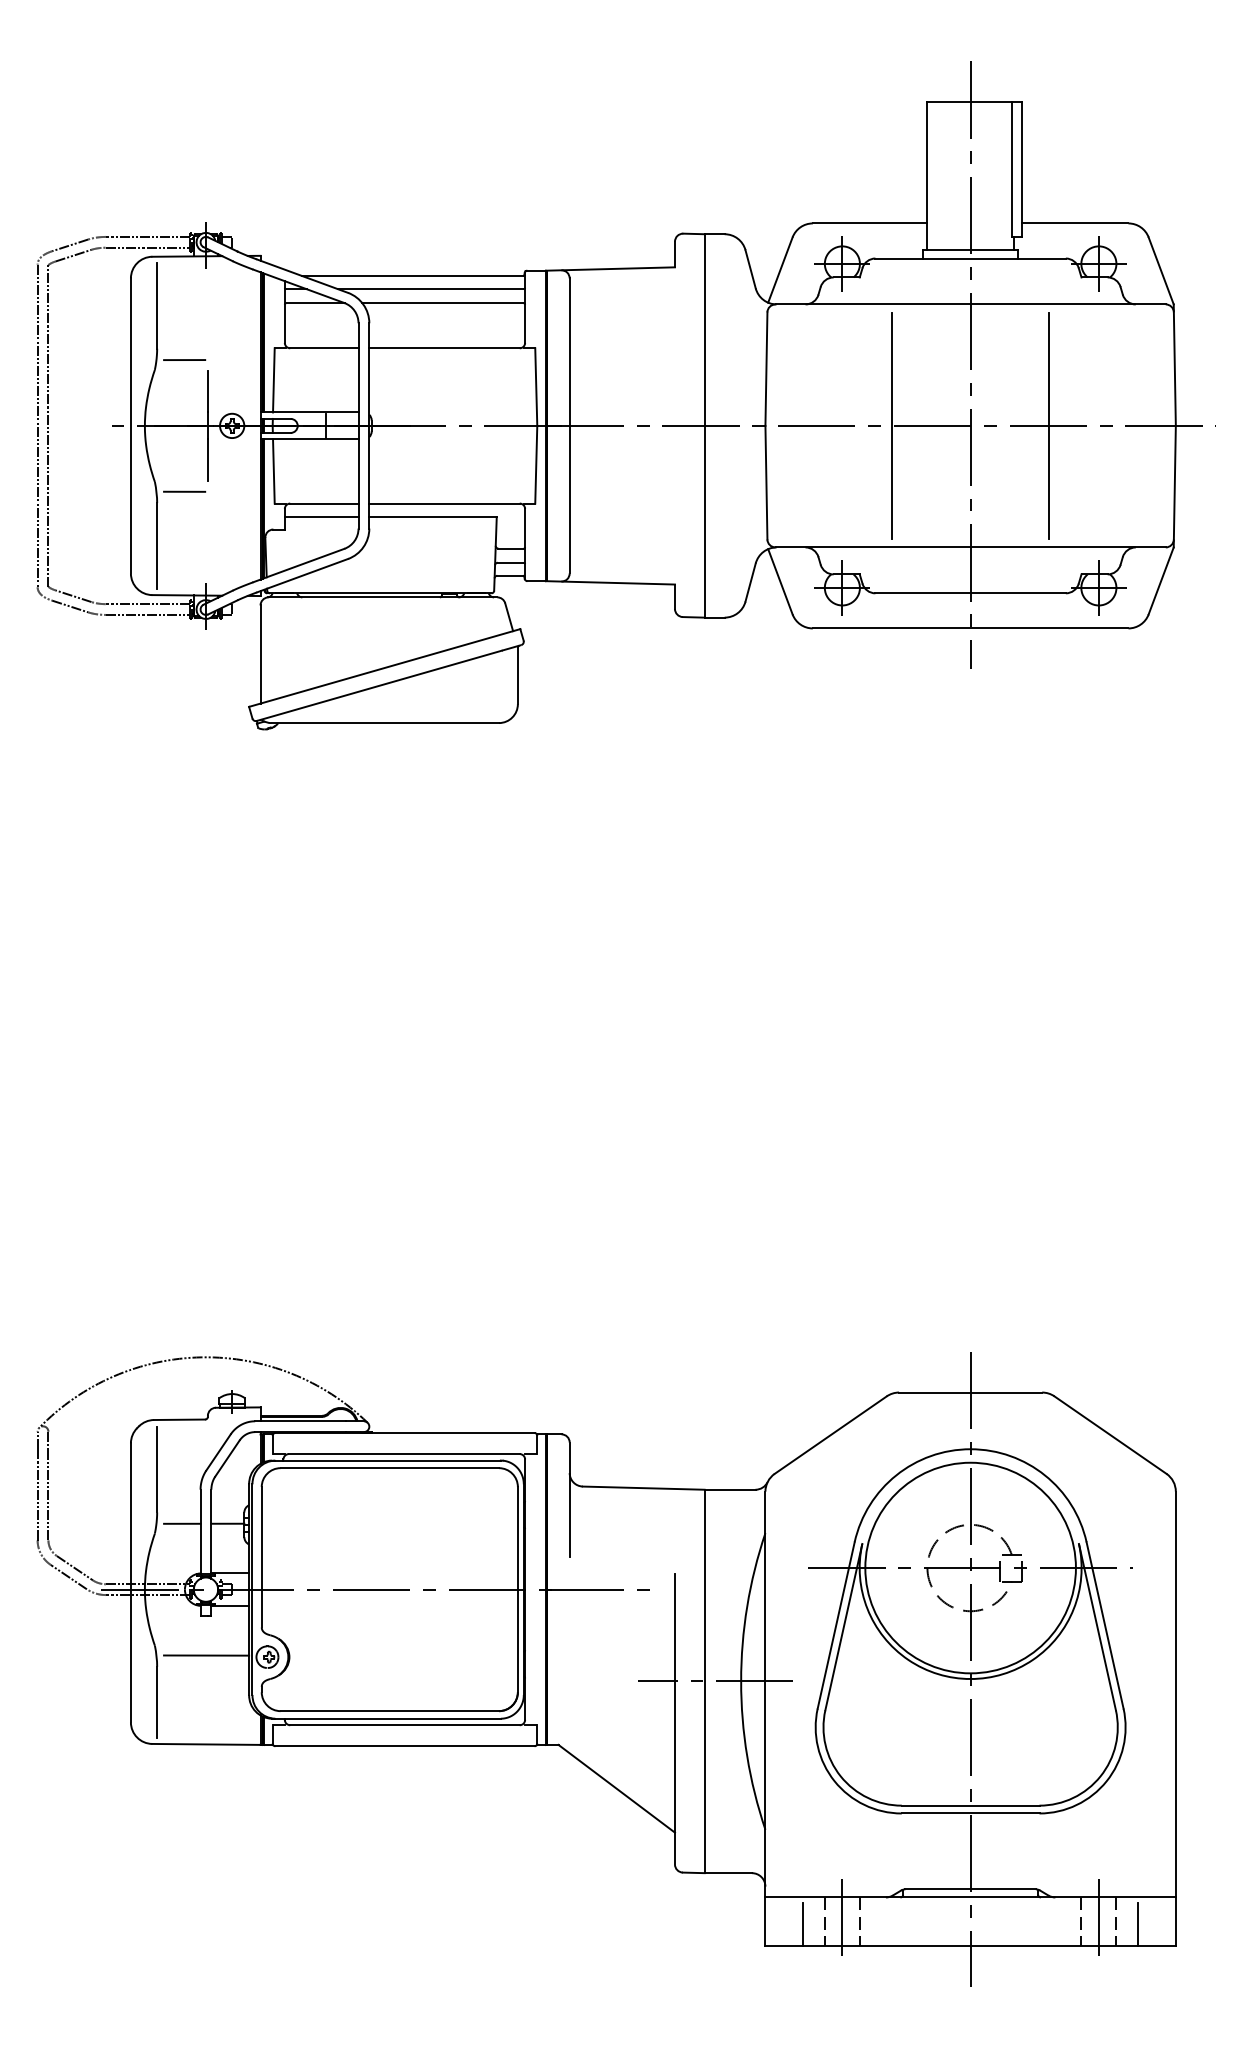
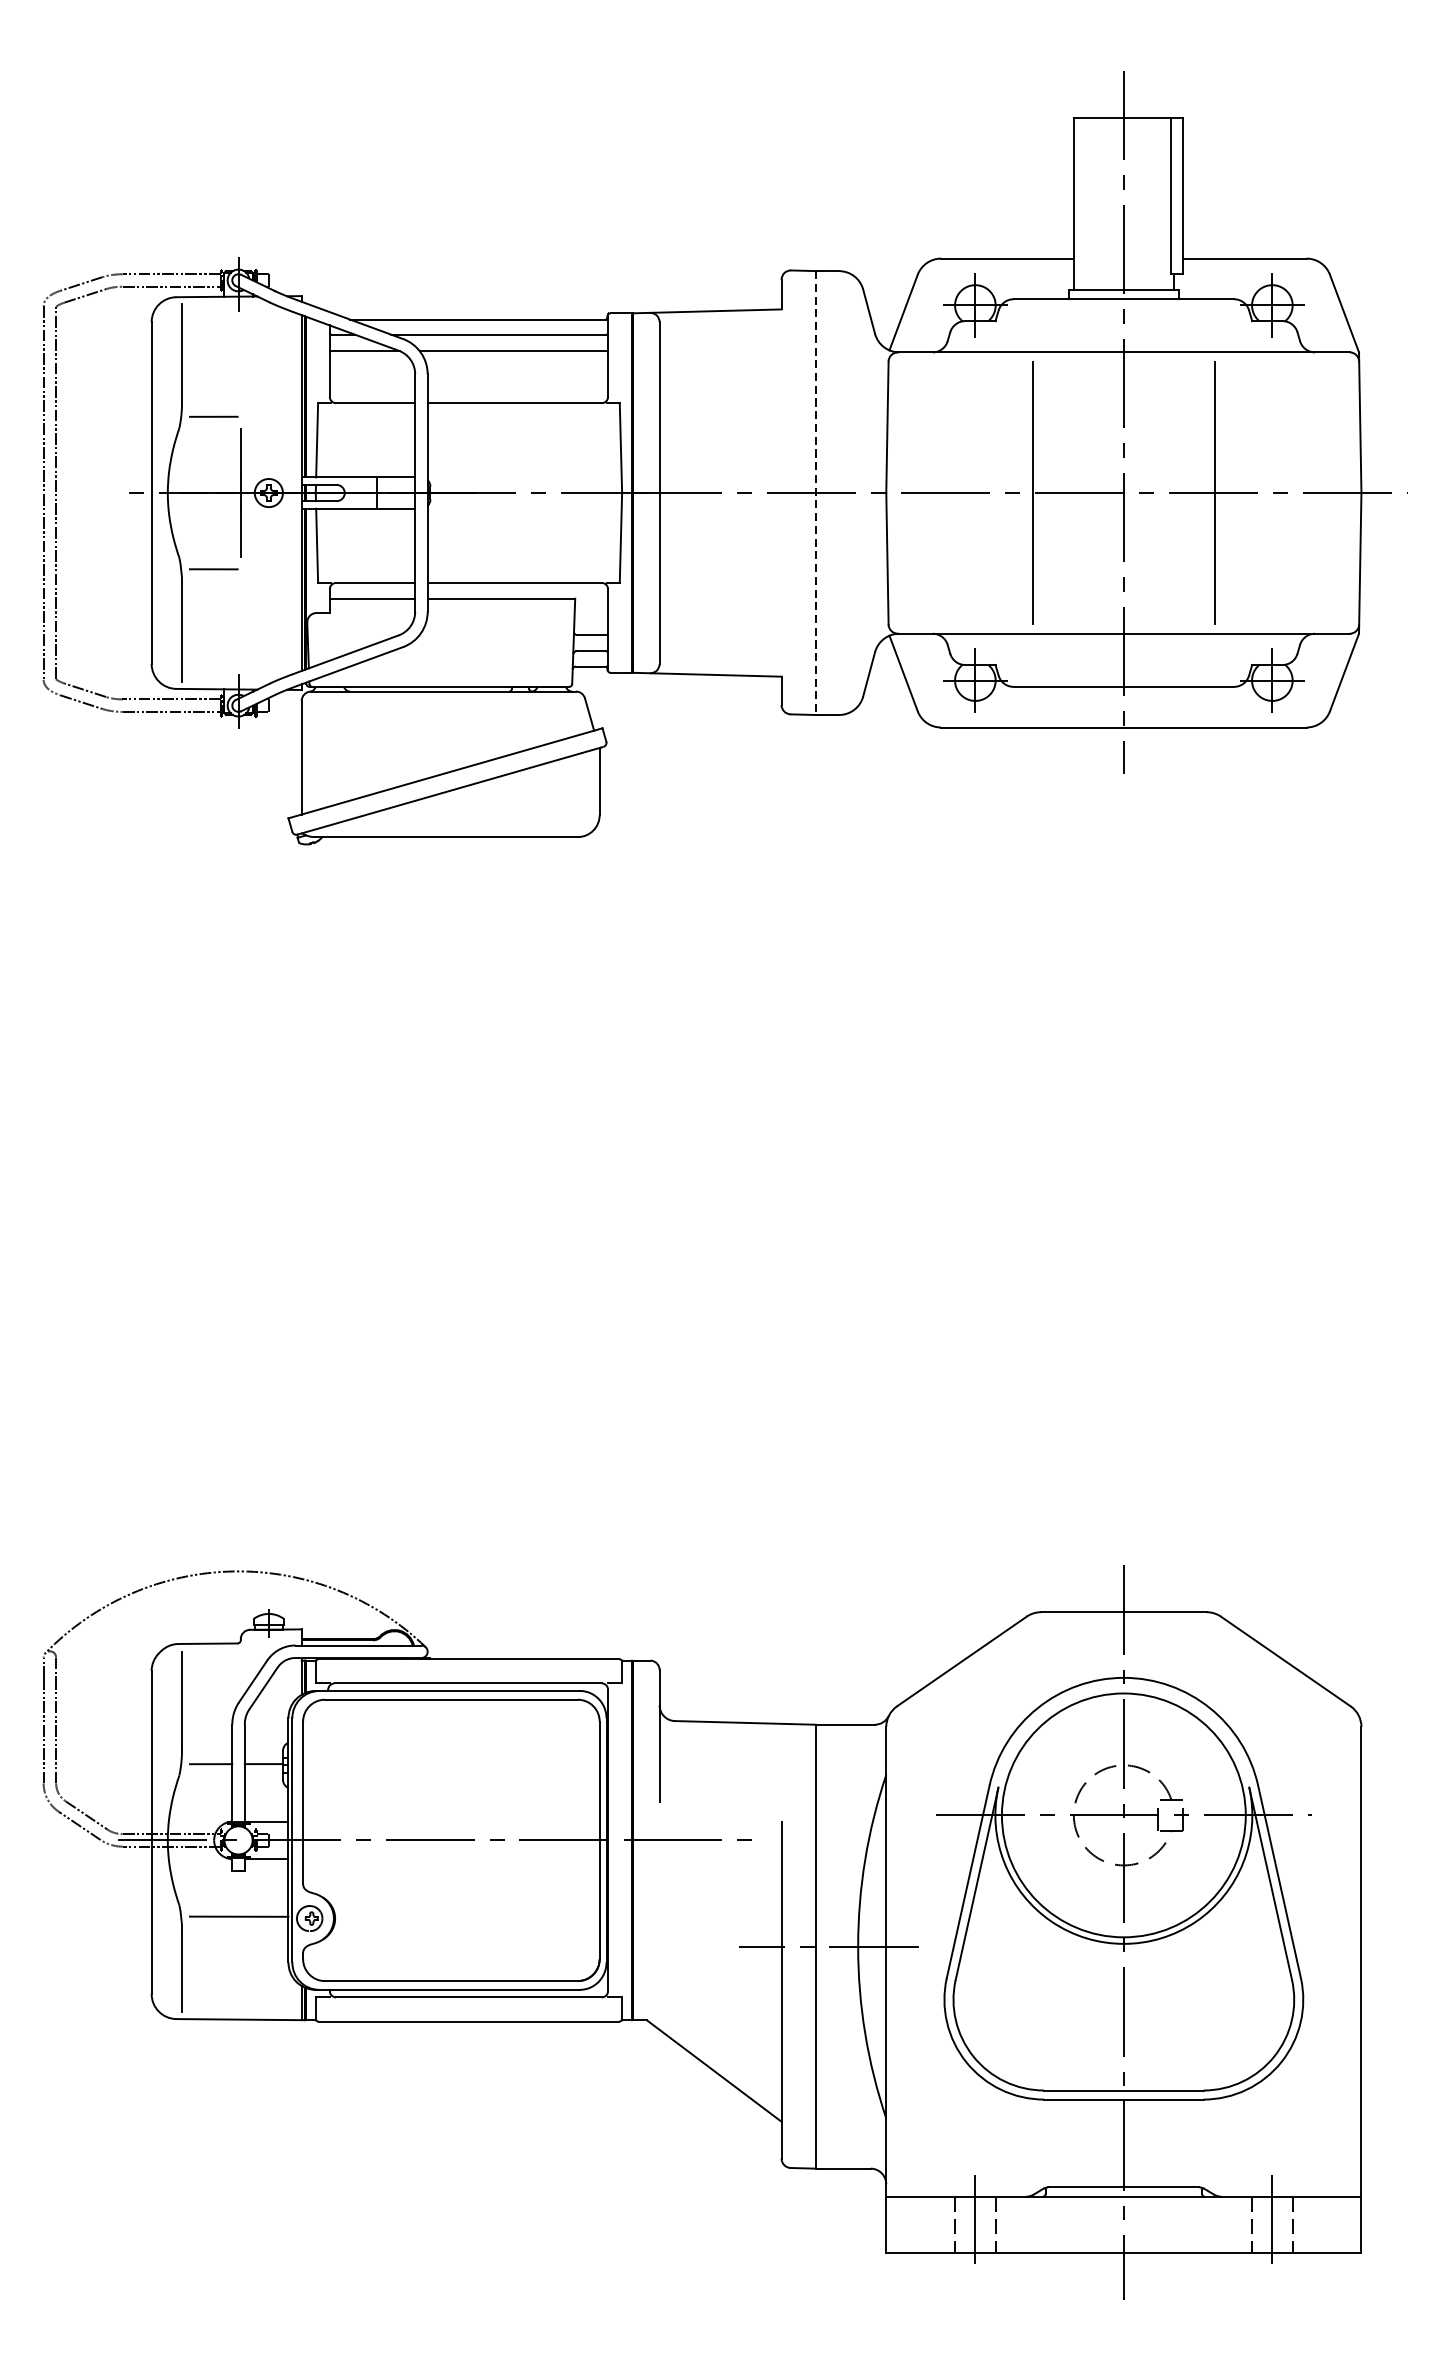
line: (704, 425) -> (815, 492), solid -> dashed
line: (803, 1924) -> (930, 2228), removed
line: (1138, 1924) -> (1318, 2228), removed

